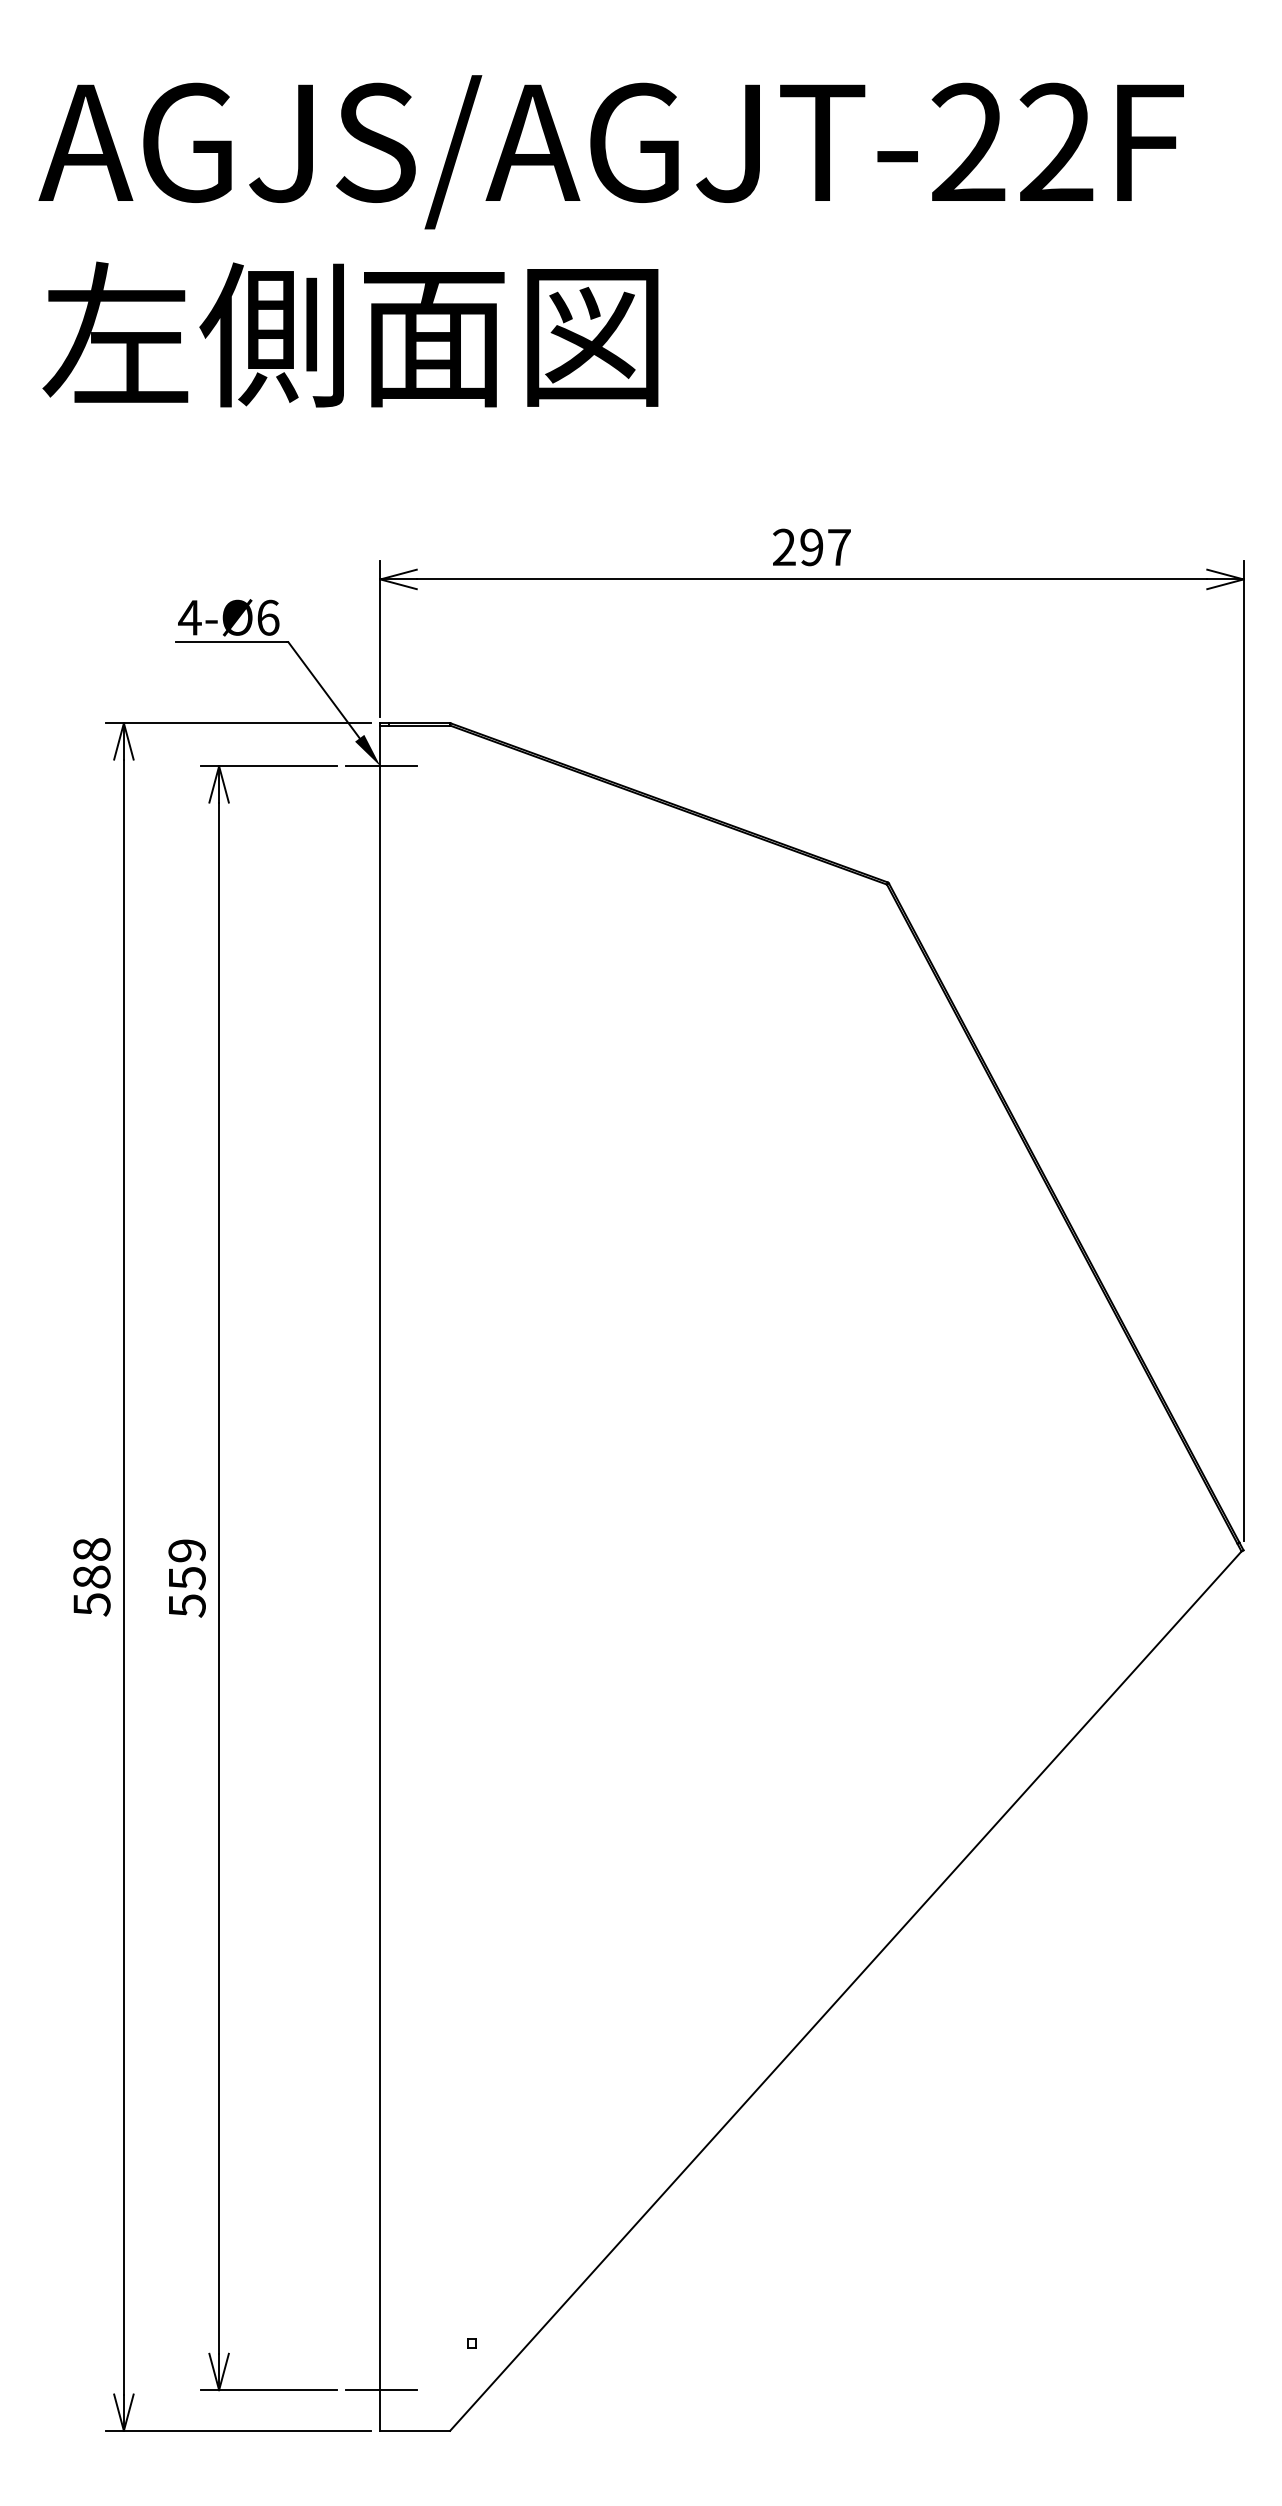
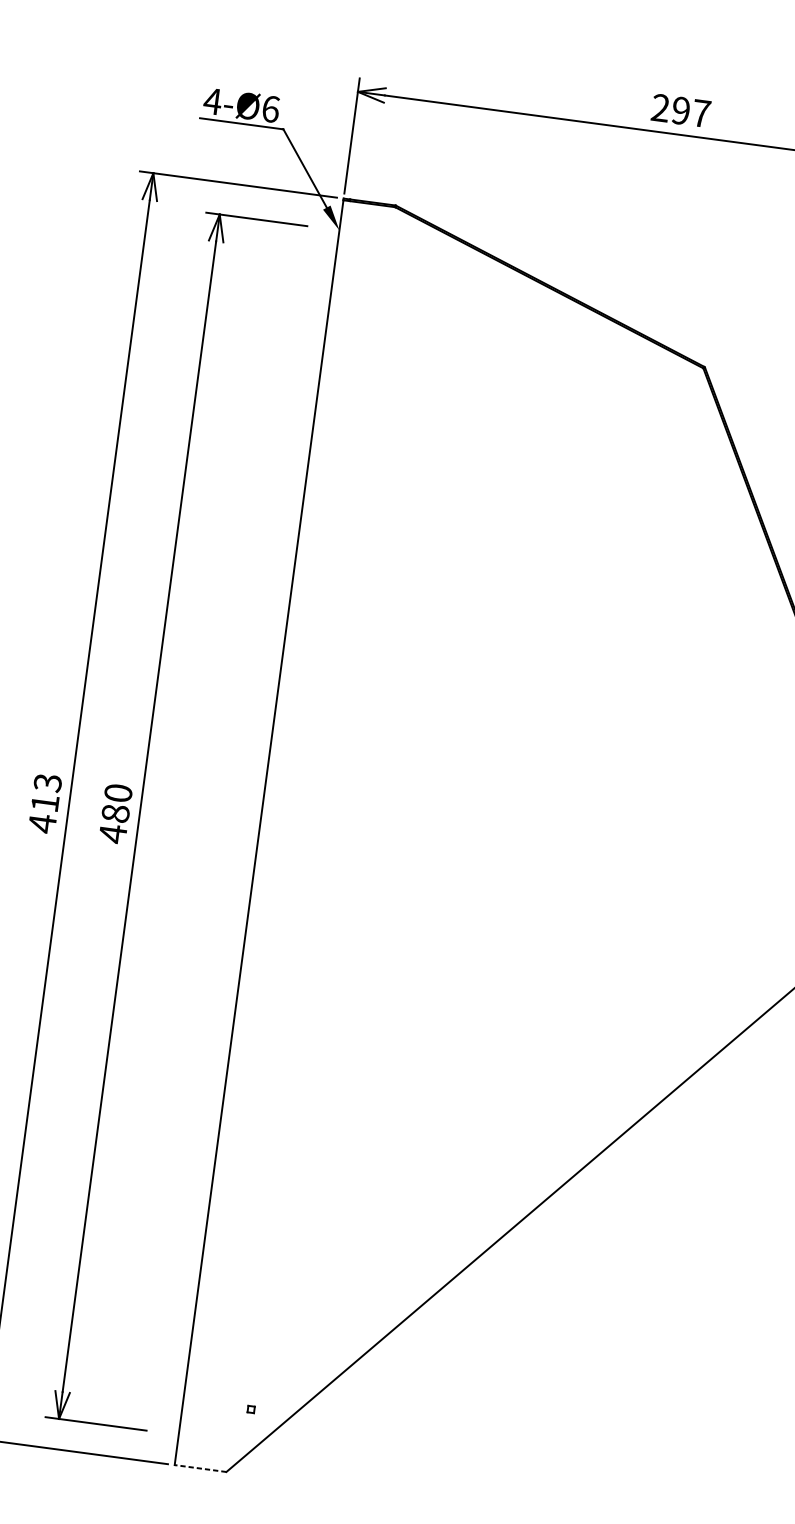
line: (381, 766) -> (340, 230), removed
text: (91, 1577) -> (44, 803), 588 -> 413
text: (186, 1578) -> (115, 813), 559 -> 480
line: (381, 2390) -> (179, 1435), removed
line: (415, 2430) -> (200, 1468), solid -> dashed

